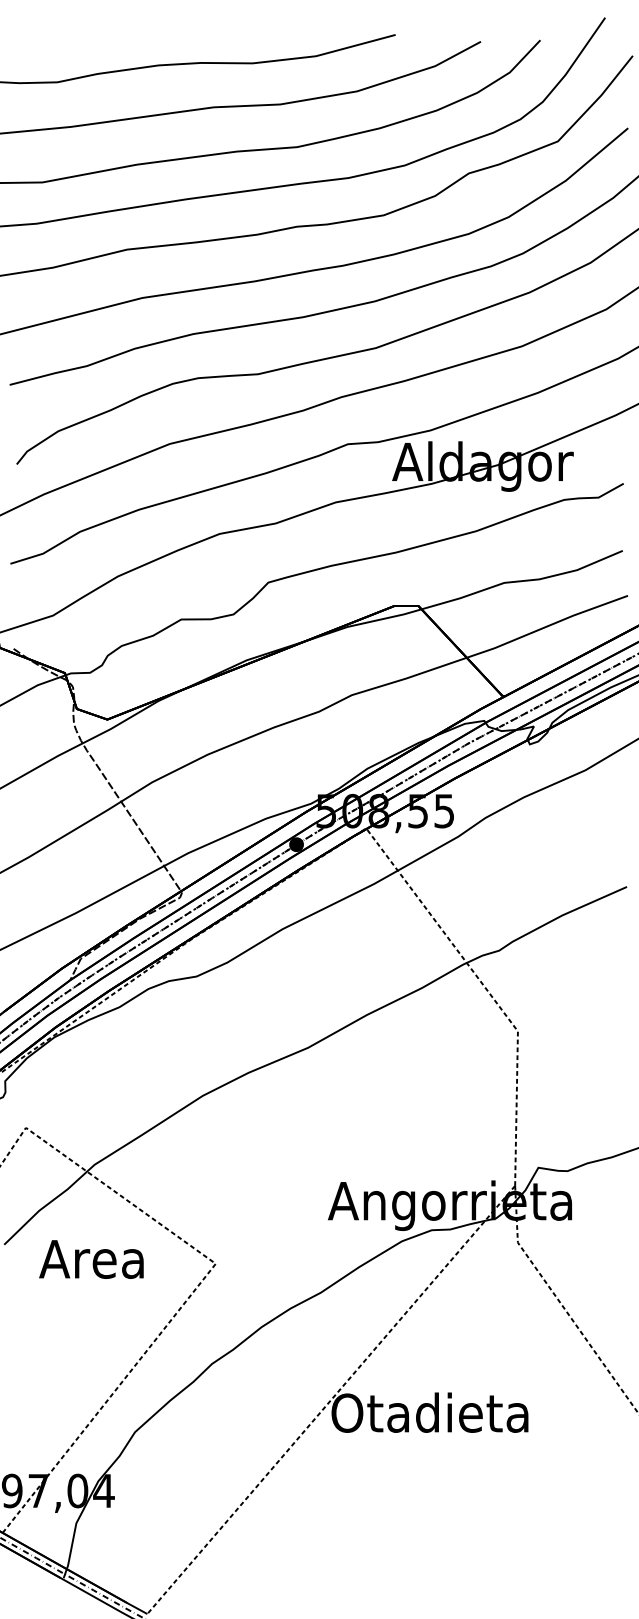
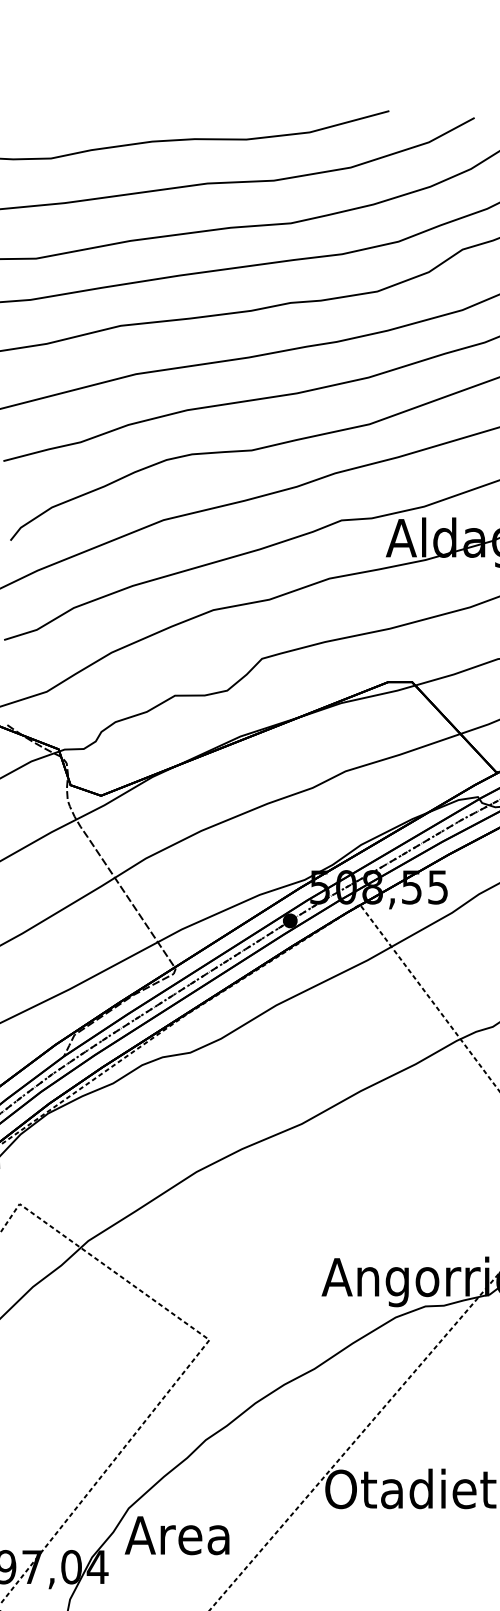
text: (91, 1259) -> (177, 1535), moved

